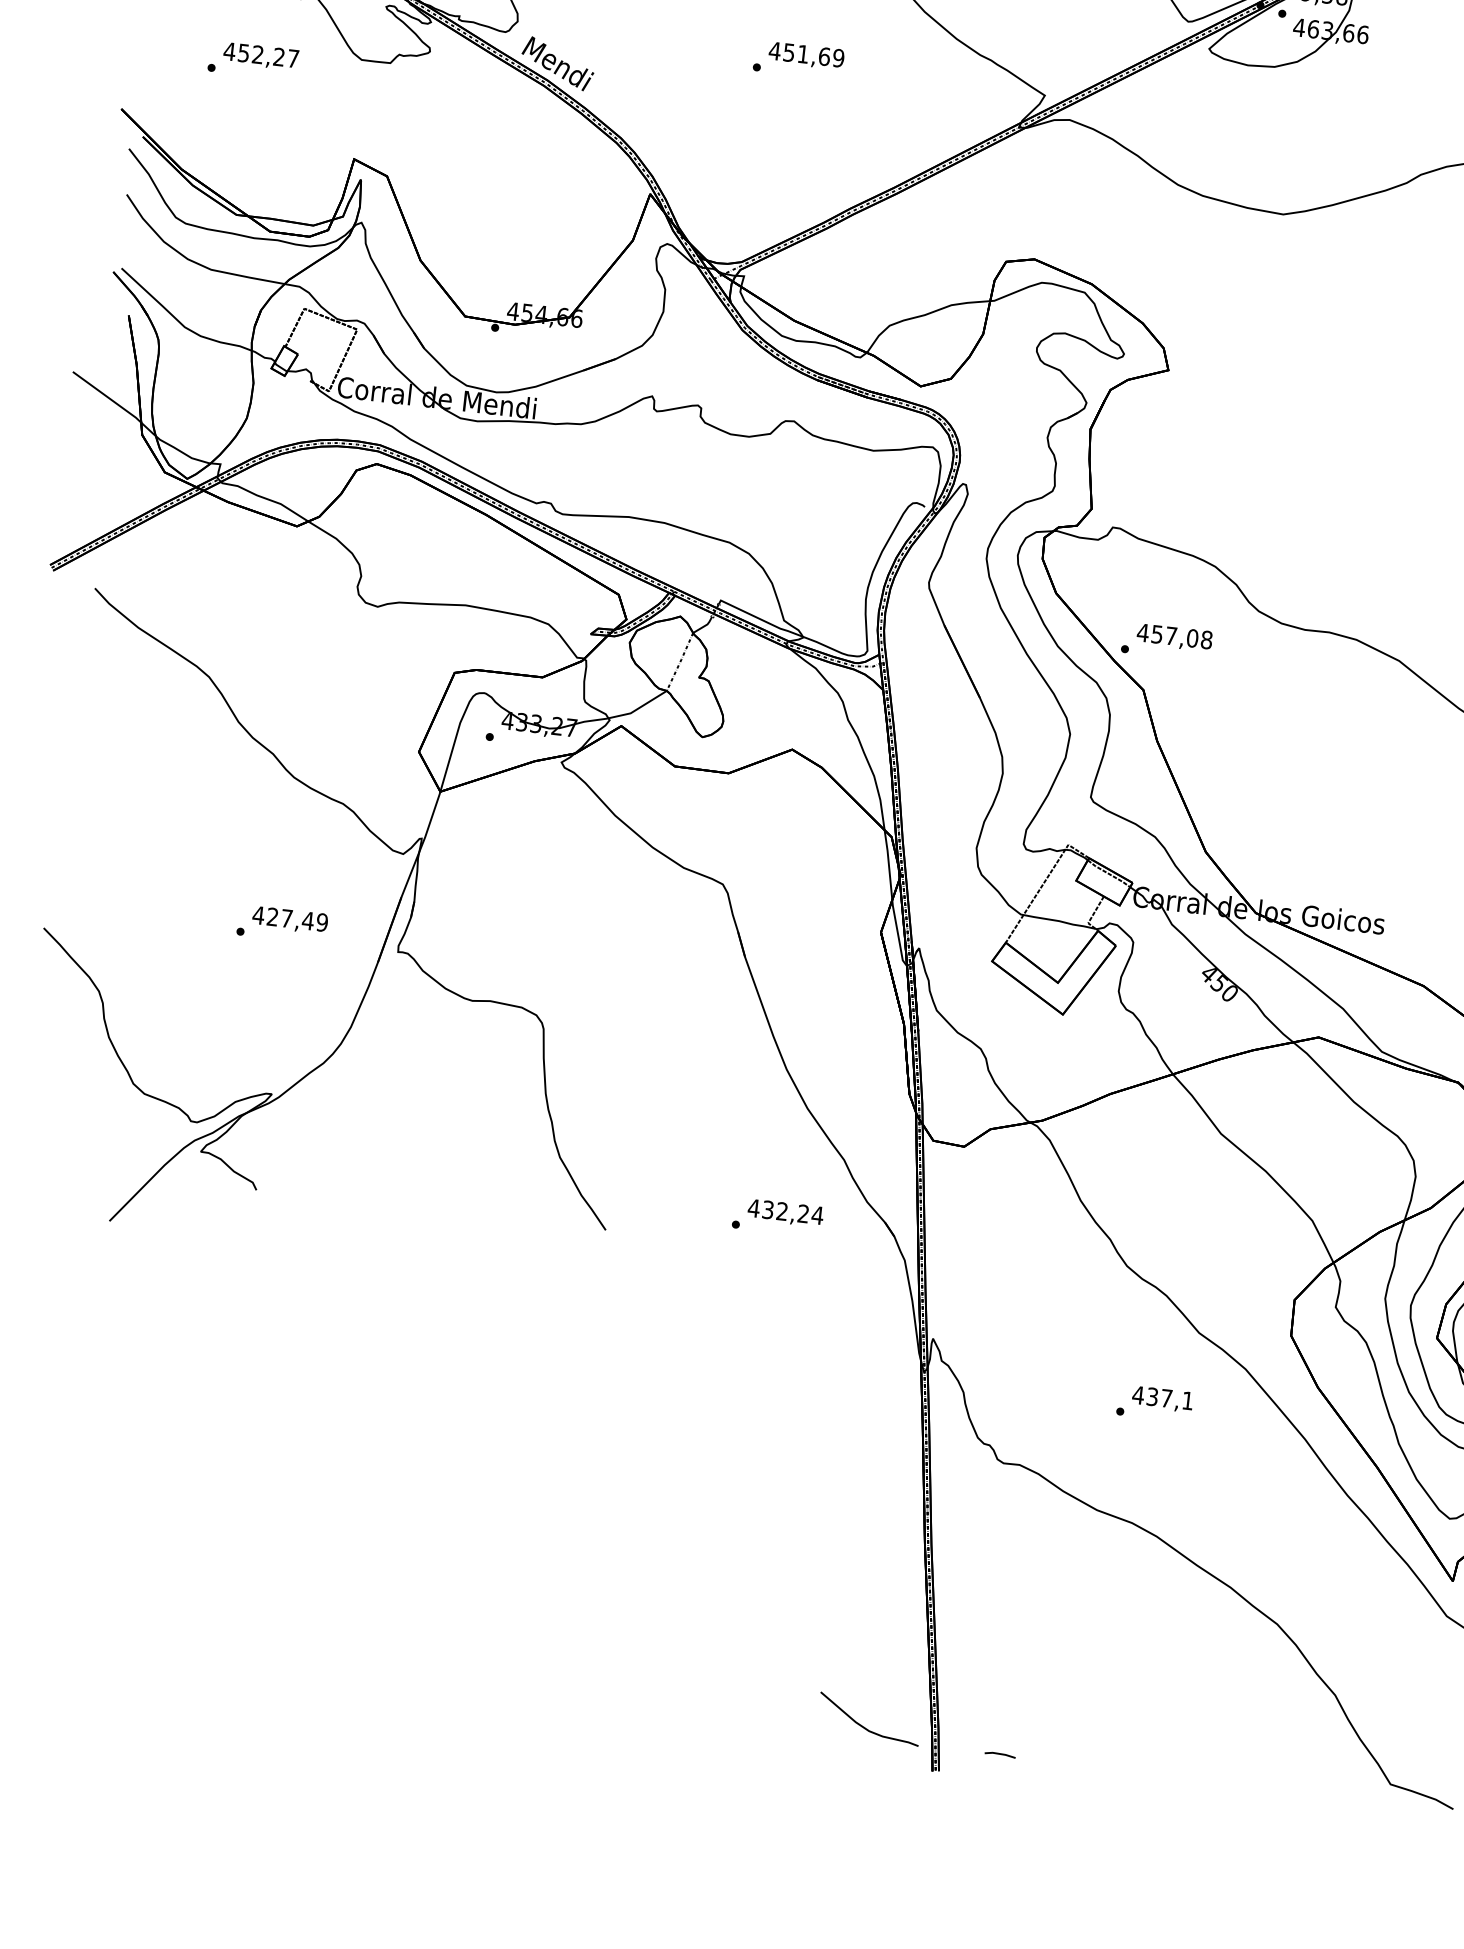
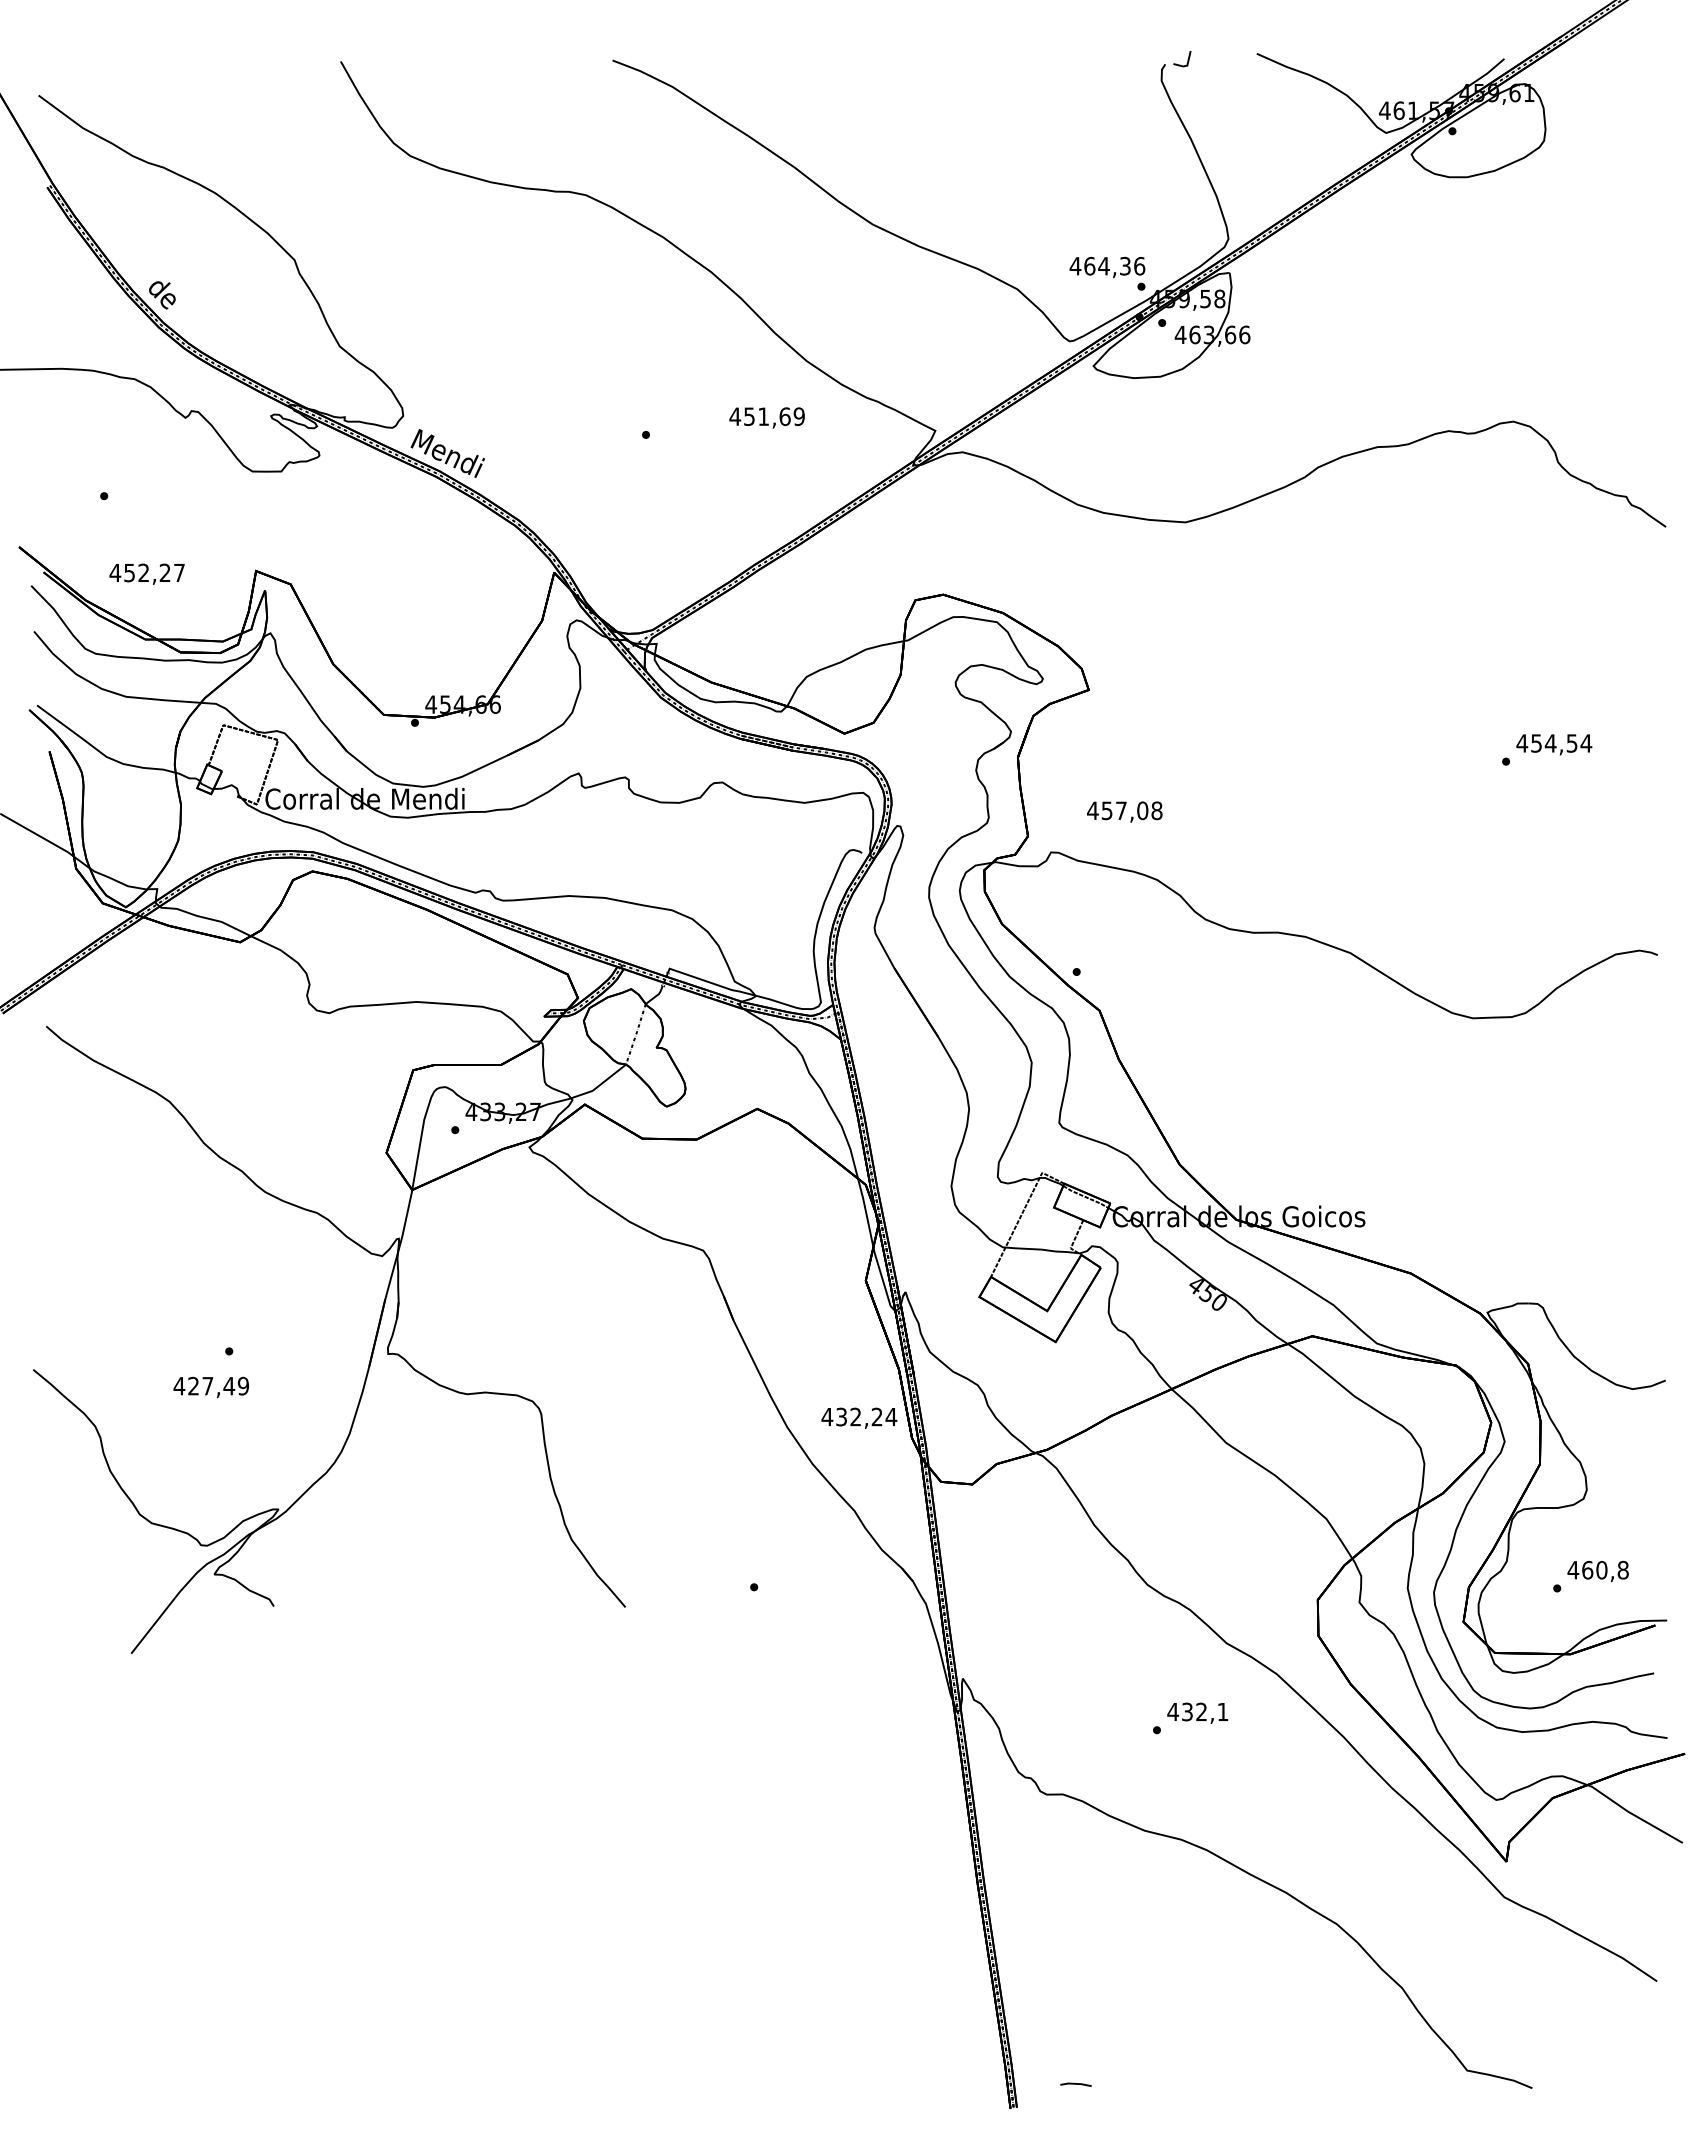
text: (260, 55) -> (146, 573), moved
text: (805, 55) -> (766, 417), moved
text: (1174, 637) -> (1124, 811), moved
text: (289, 920) -> (210, 1387), moved
text: (785, 1212) -> (859, 1417), moved
text: (1166, 1397) -> (1201, 1711), 437,1 -> 432,1
curve: (864, 1726) -> (937, 2071), removed

